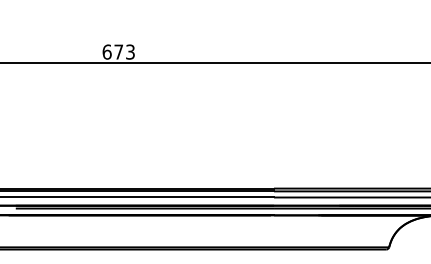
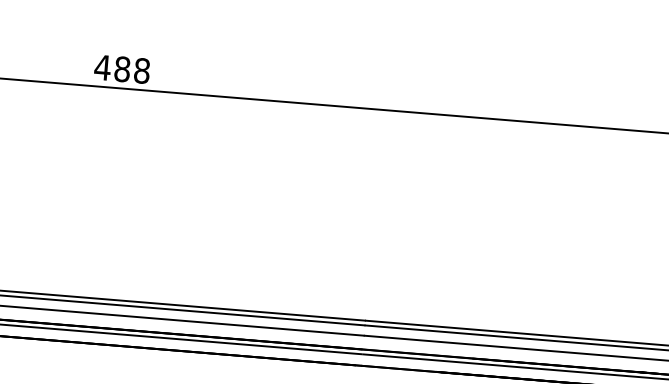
text: (118, 51) -> (121, 68), 673 -> 488

